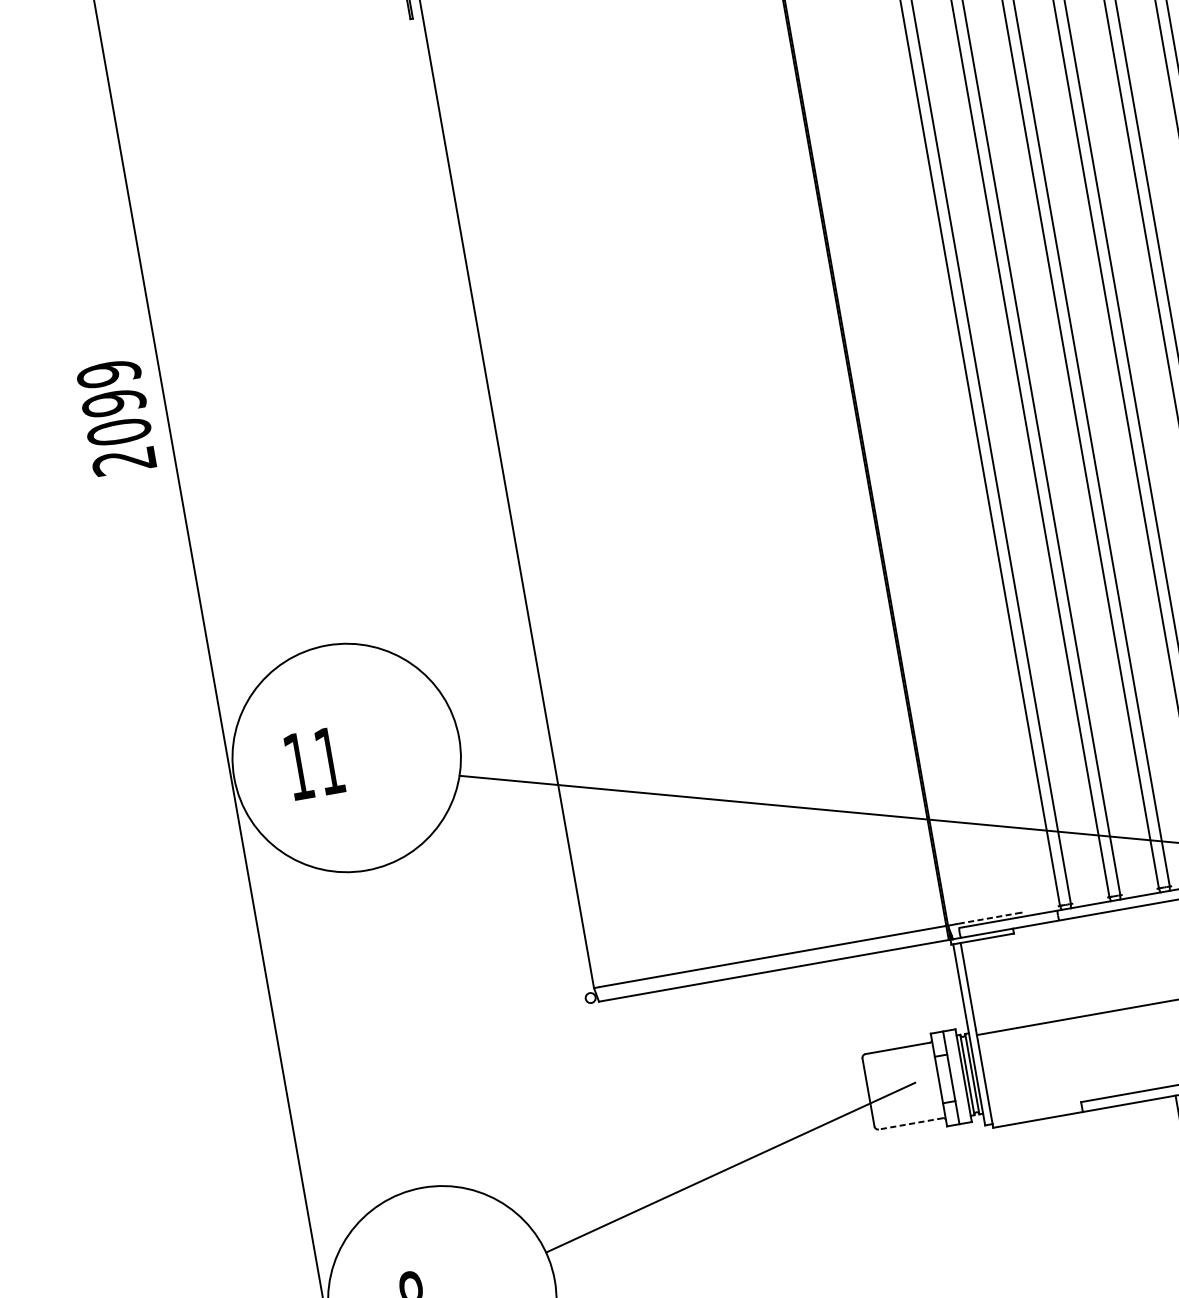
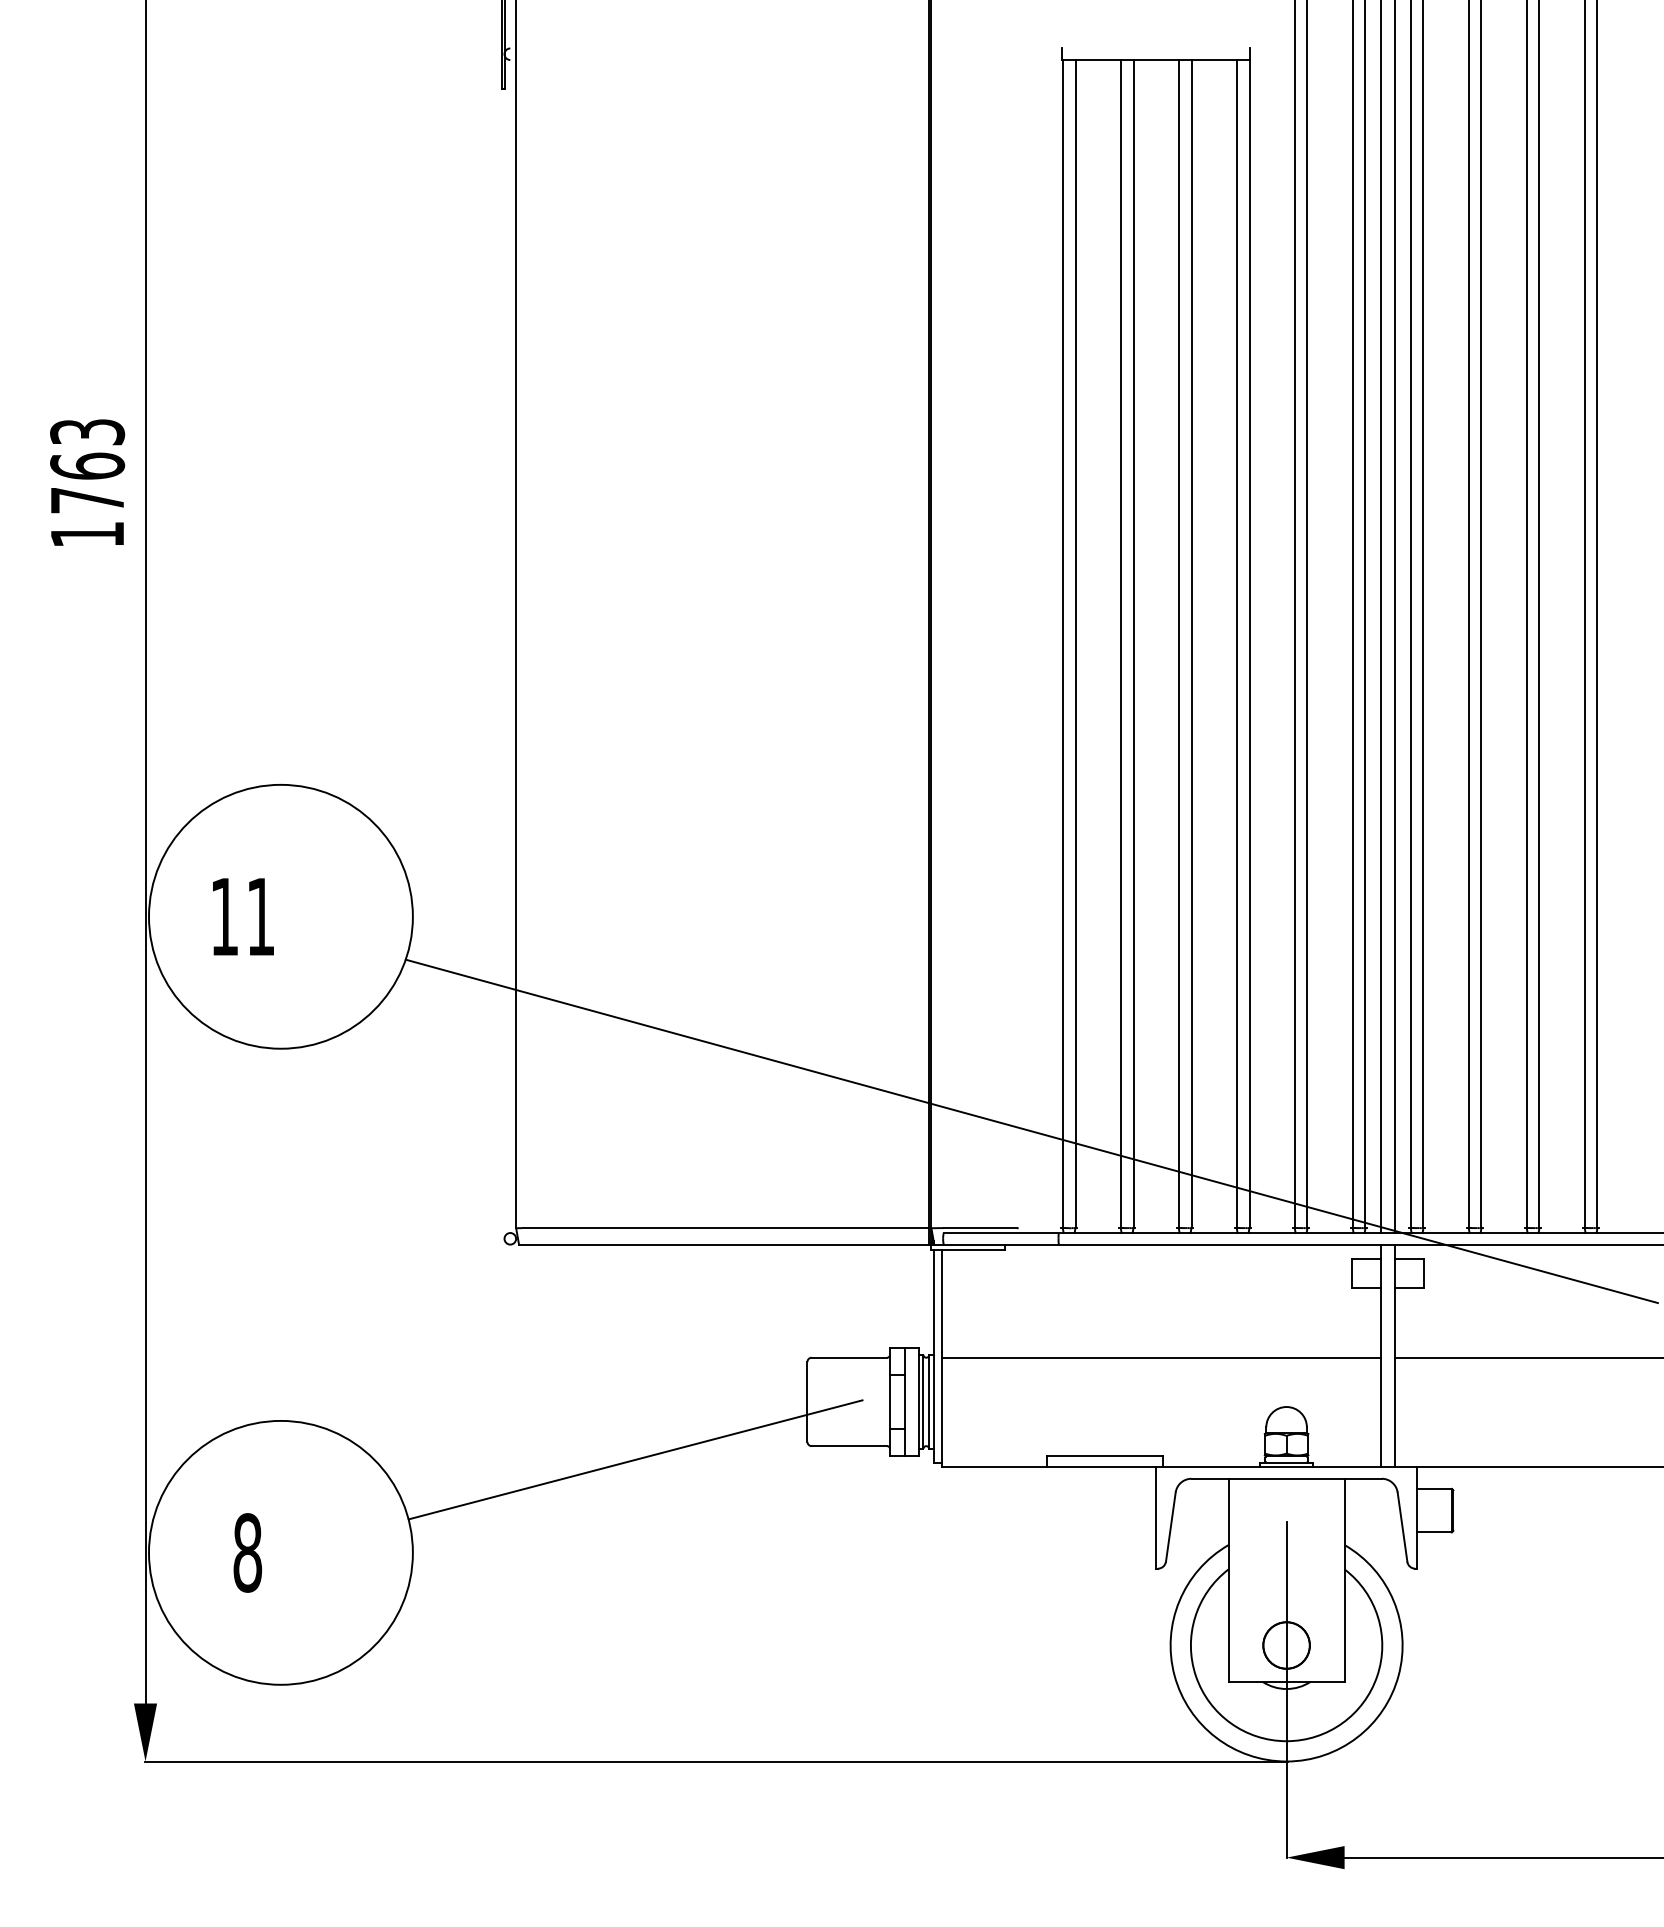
text: (116, 416) -> (87, 482), 2099 -> 1763
line: (989, 918) -> (979, 1228), dashed -> solid
line: (911, 1124) -> (849, 1446), dashed -> solid

